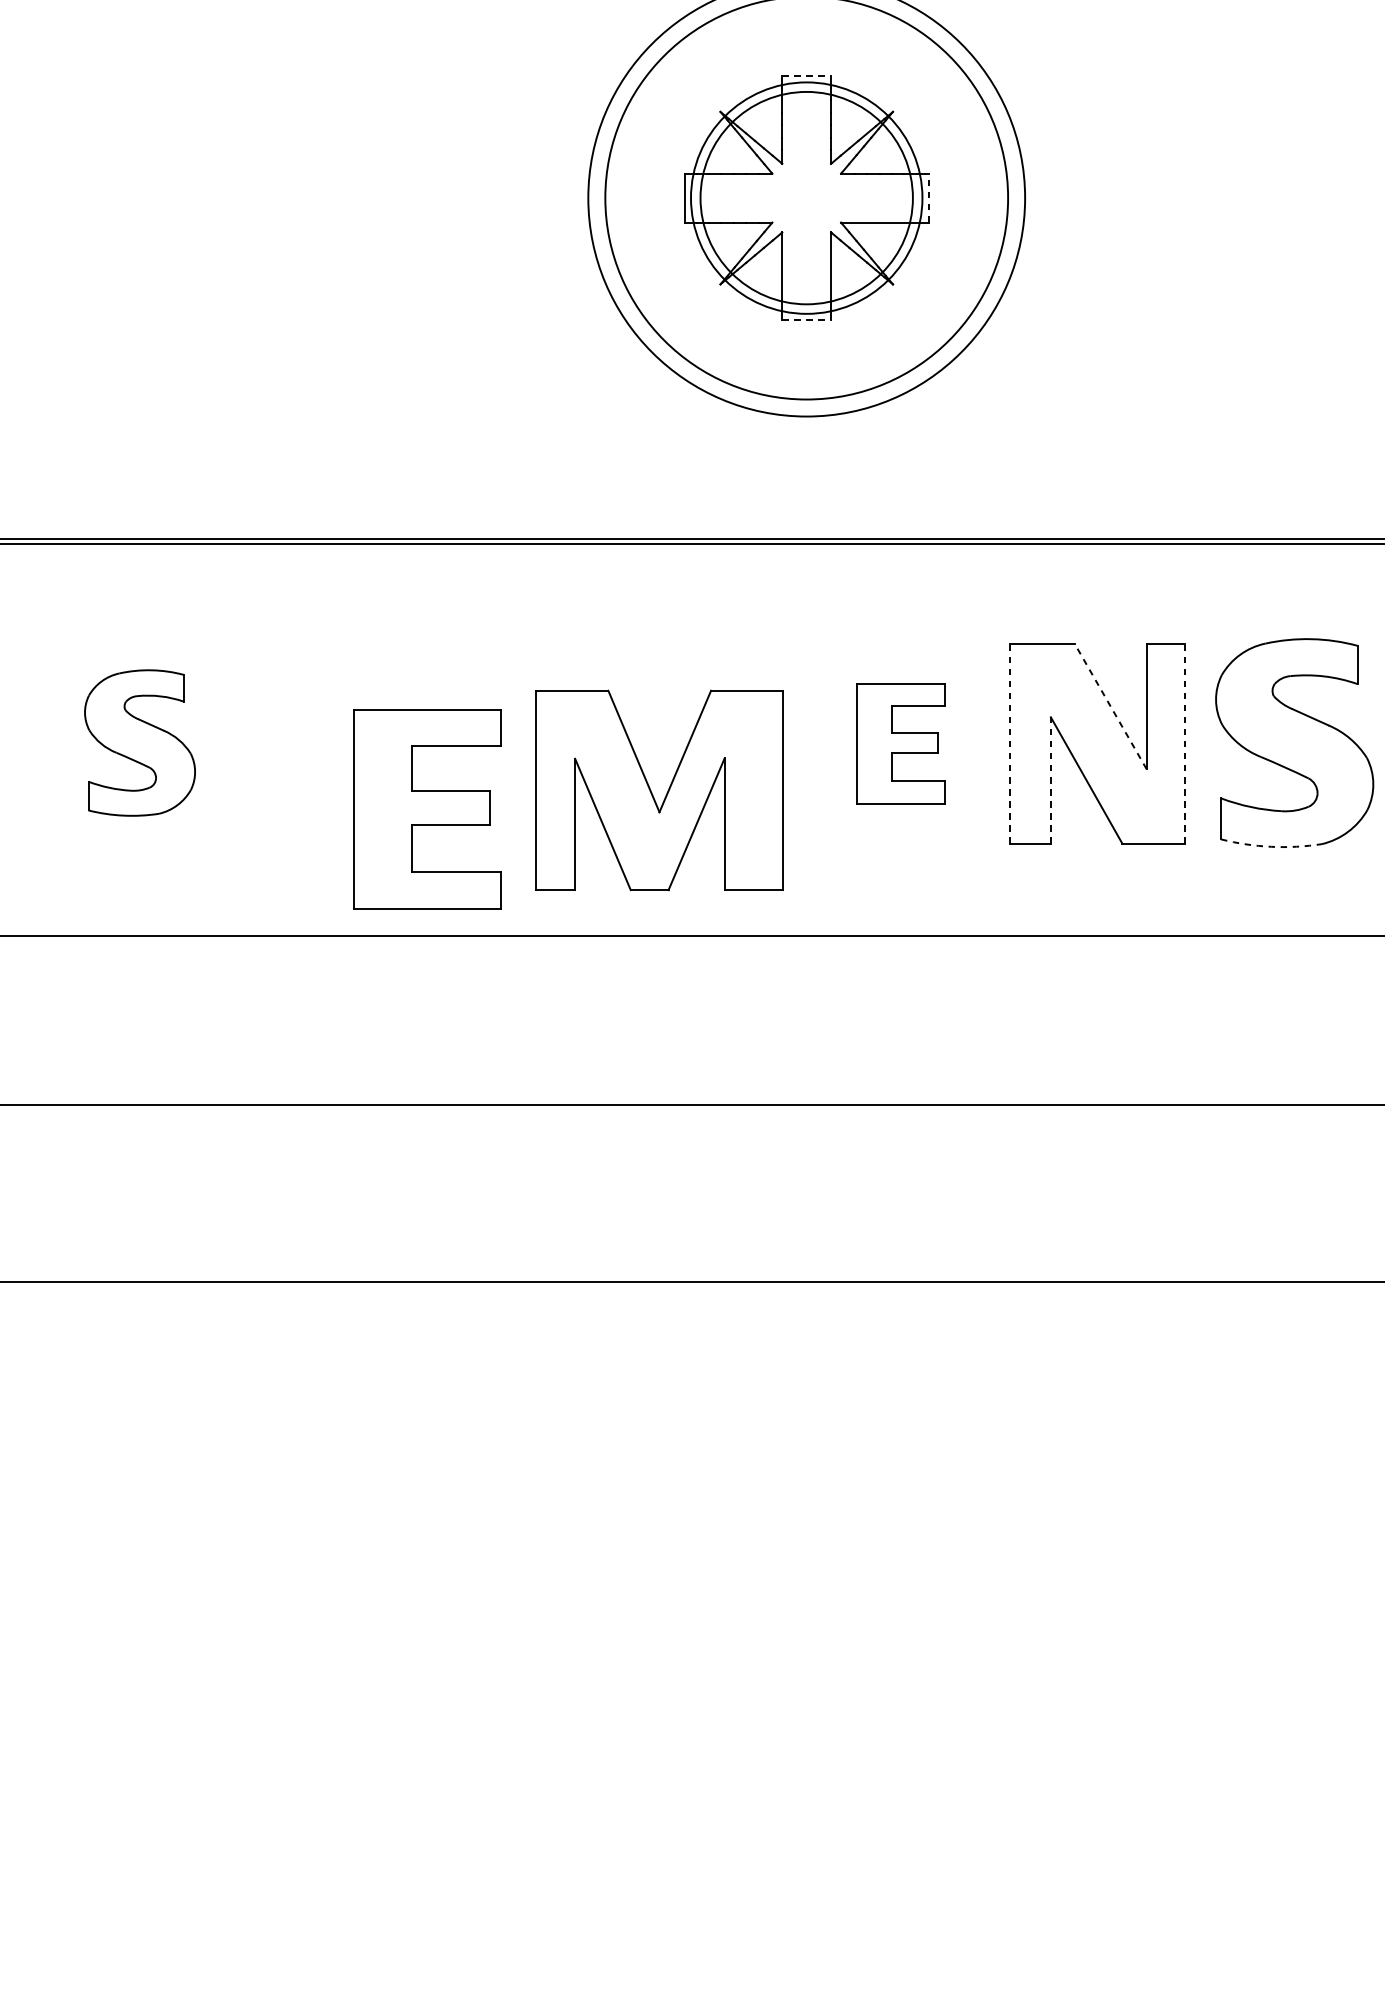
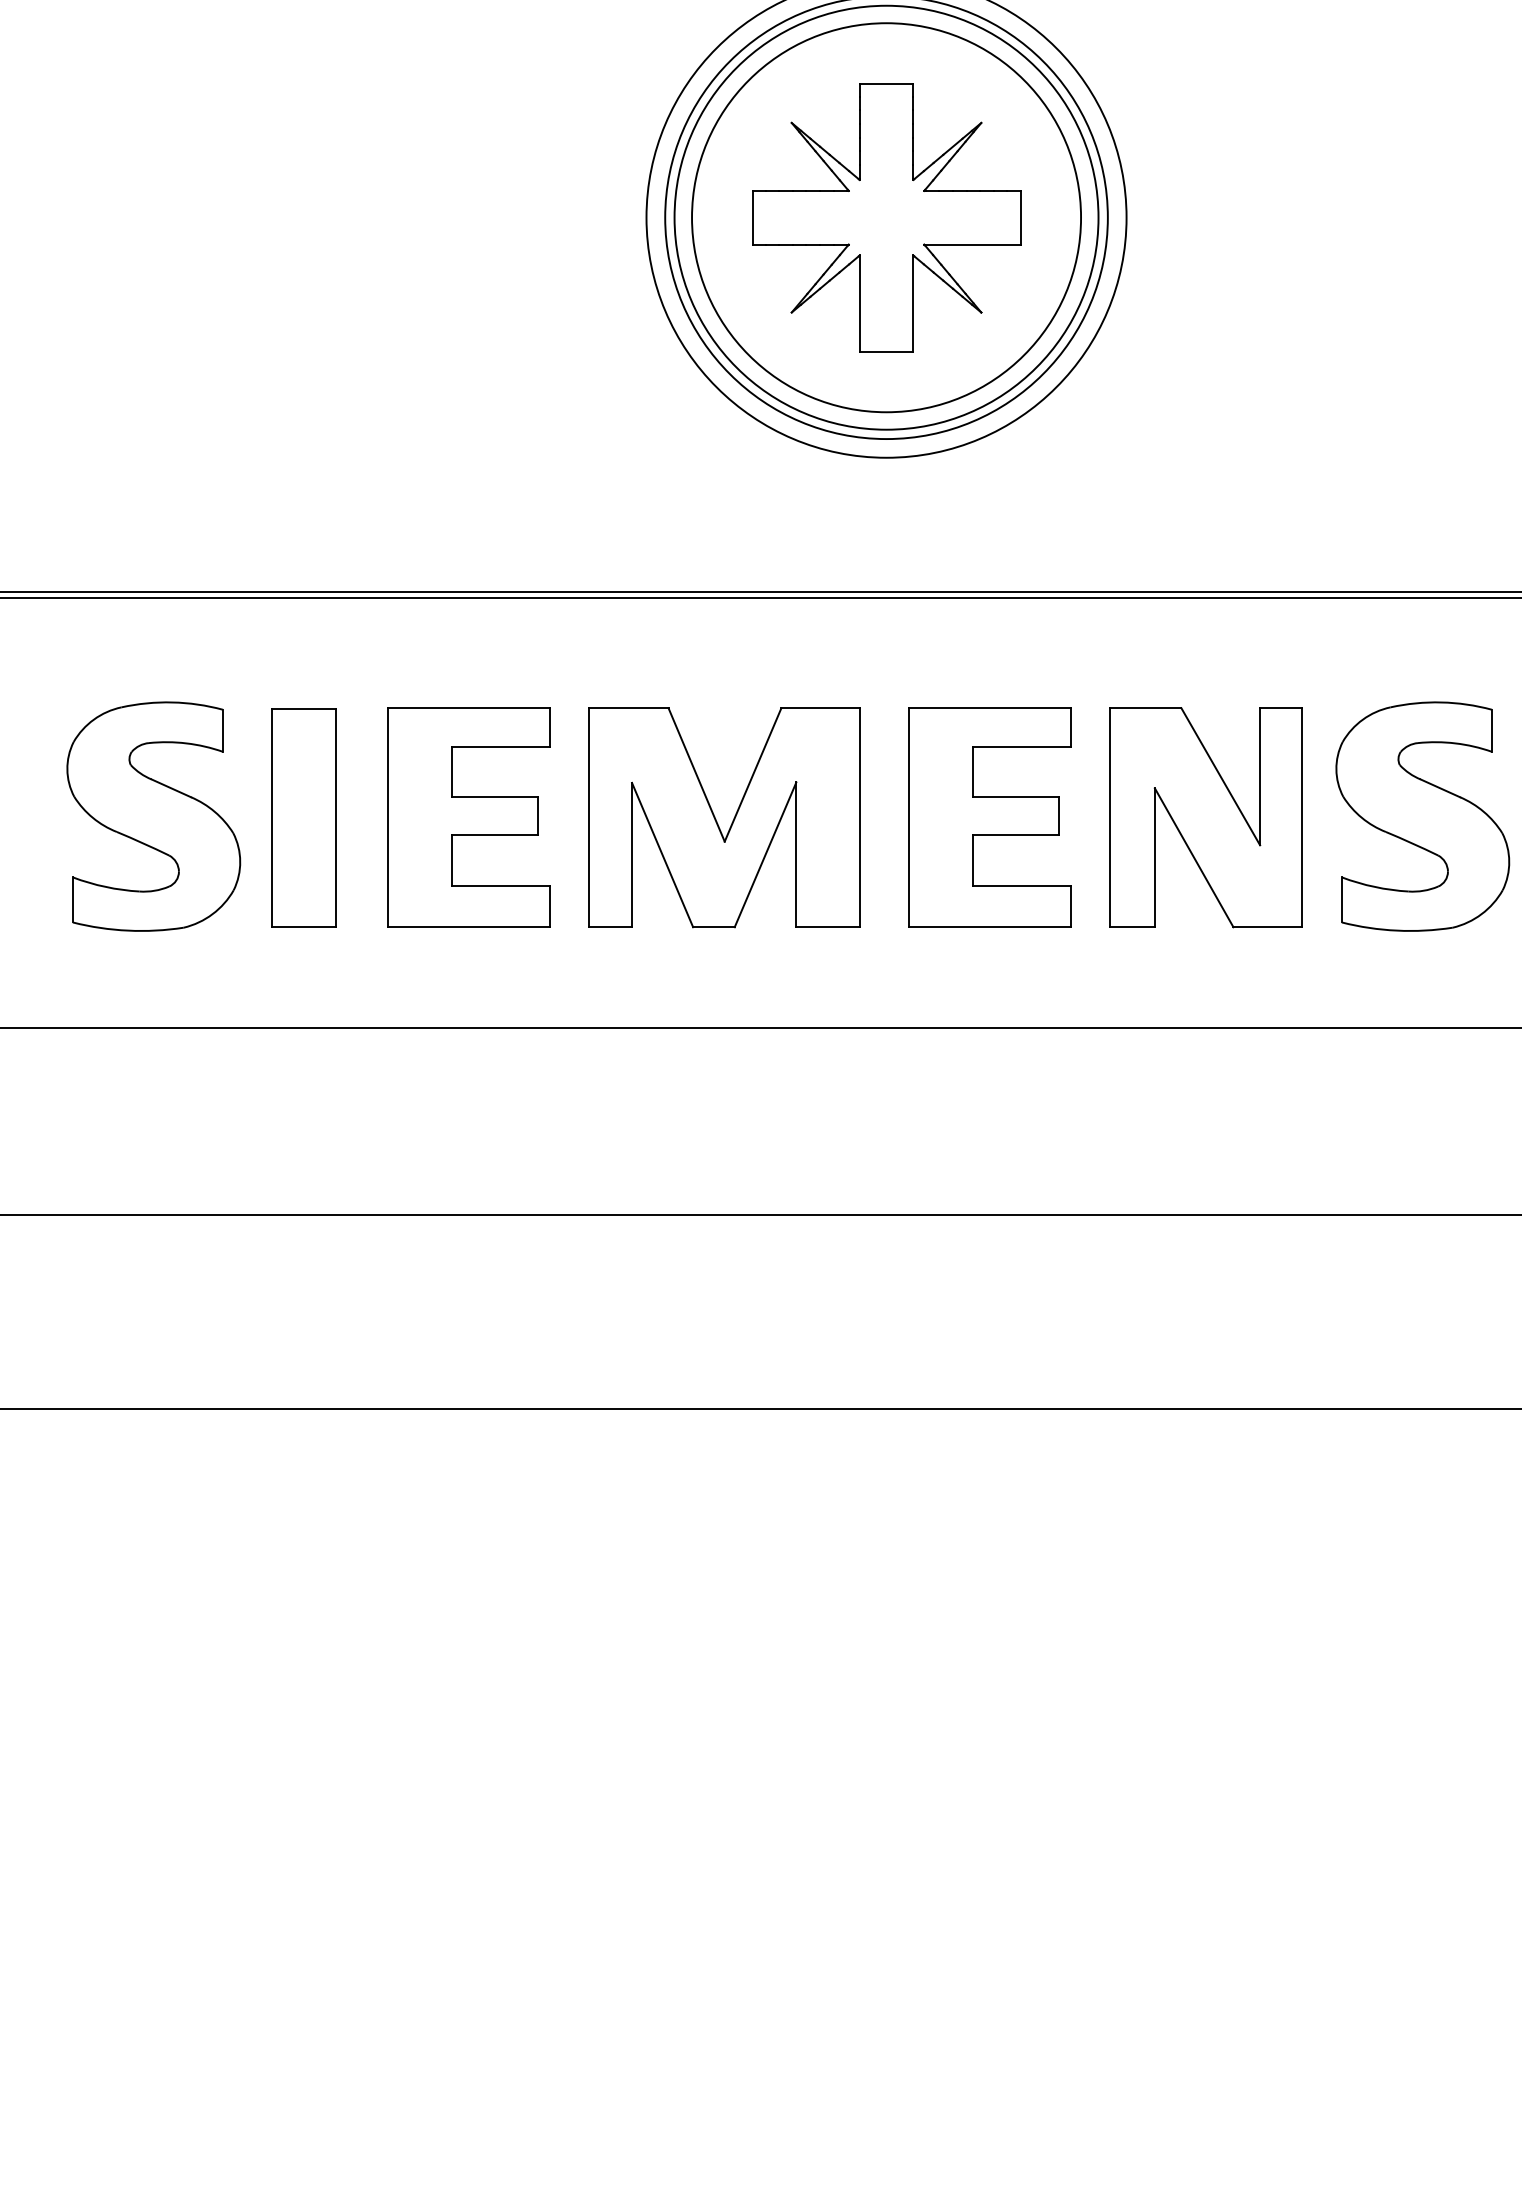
line: (806, 75) -> (886, 83), dashed -> solid
circle: (806, 197) -> (886, 217), size x1.67
circle: (806, 197) -> (886, 217), size x1.67
line: (928, 197) -> (1020, 217), dashed -> solid
line: (806, 319) -> (886, 351), dashed -> solid
line: (1110, 706) -> (1220, 776), dashed -> solid
part: (139, 742) -> (153, 816), size x1.43
part: (276, 743) -> (303, 817), added
part: (900, 743) -> (989, 817), size x1.67
line: (1010, 743) -> (1110, 817), dashed -> solid
line: (1185, 743) -> (1302, 817), dashed -> solid
line: (1050, 780) -> (1154, 857), dashed -> solid
part: (652, 793) -> (717, 821), moved
part: (427, 809) -> (468, 817), moved
arc: (1271, 846) -> (1397, 930), dashed -> solid

